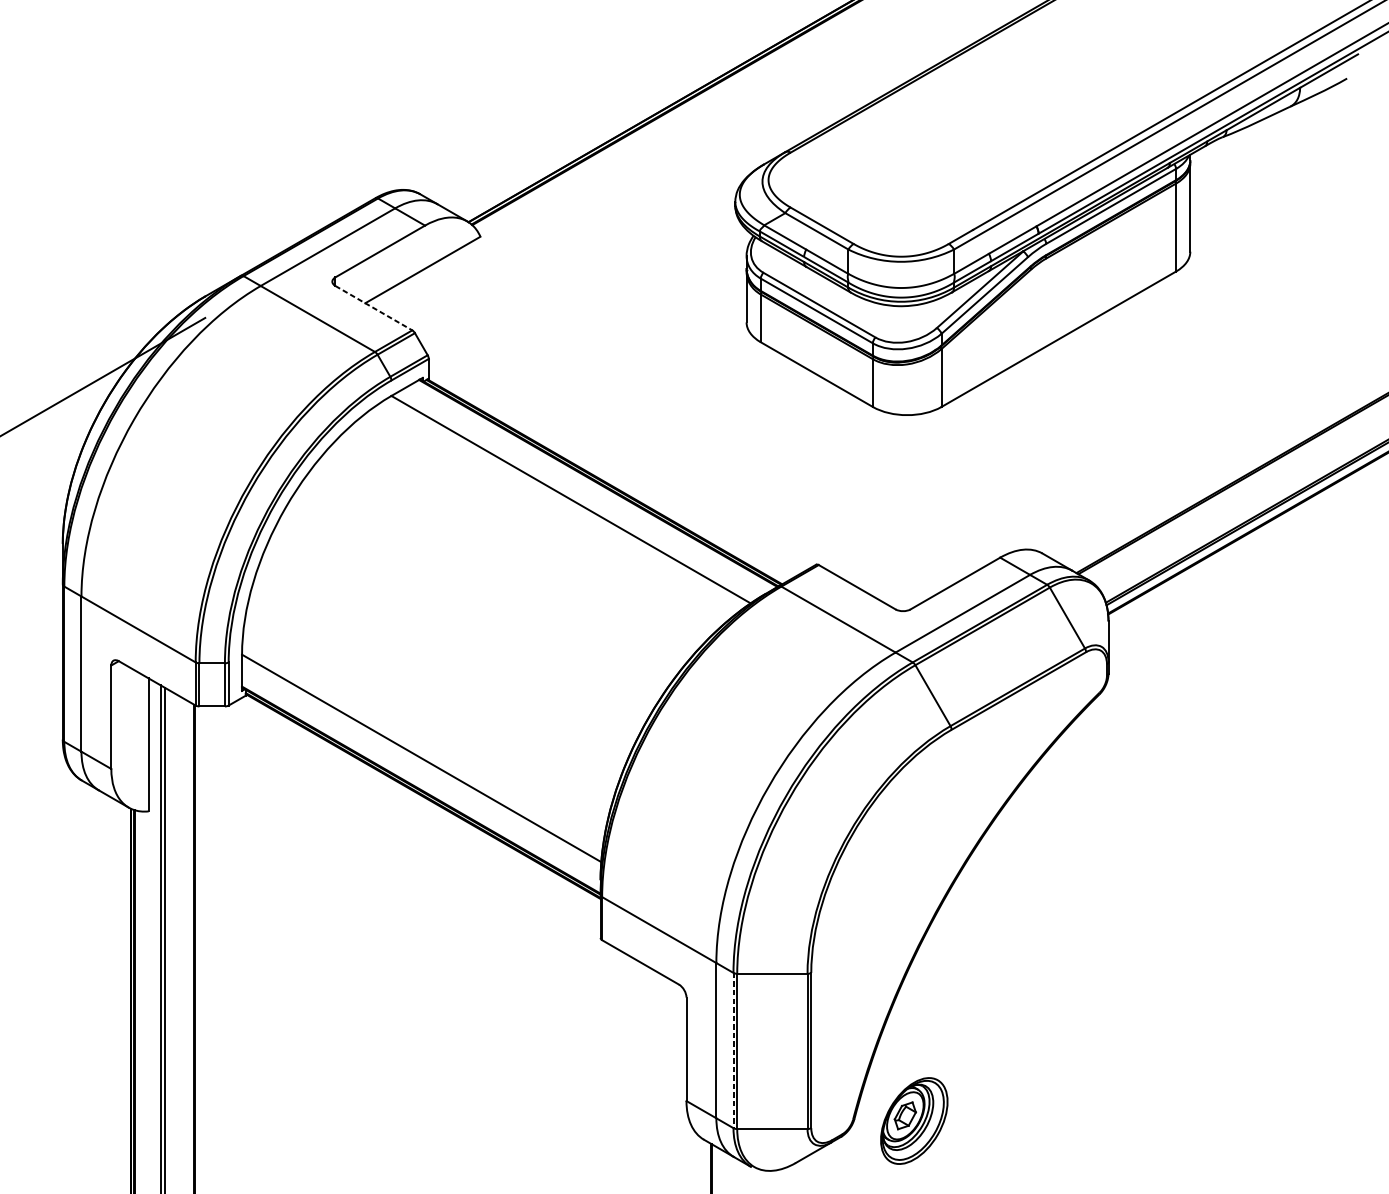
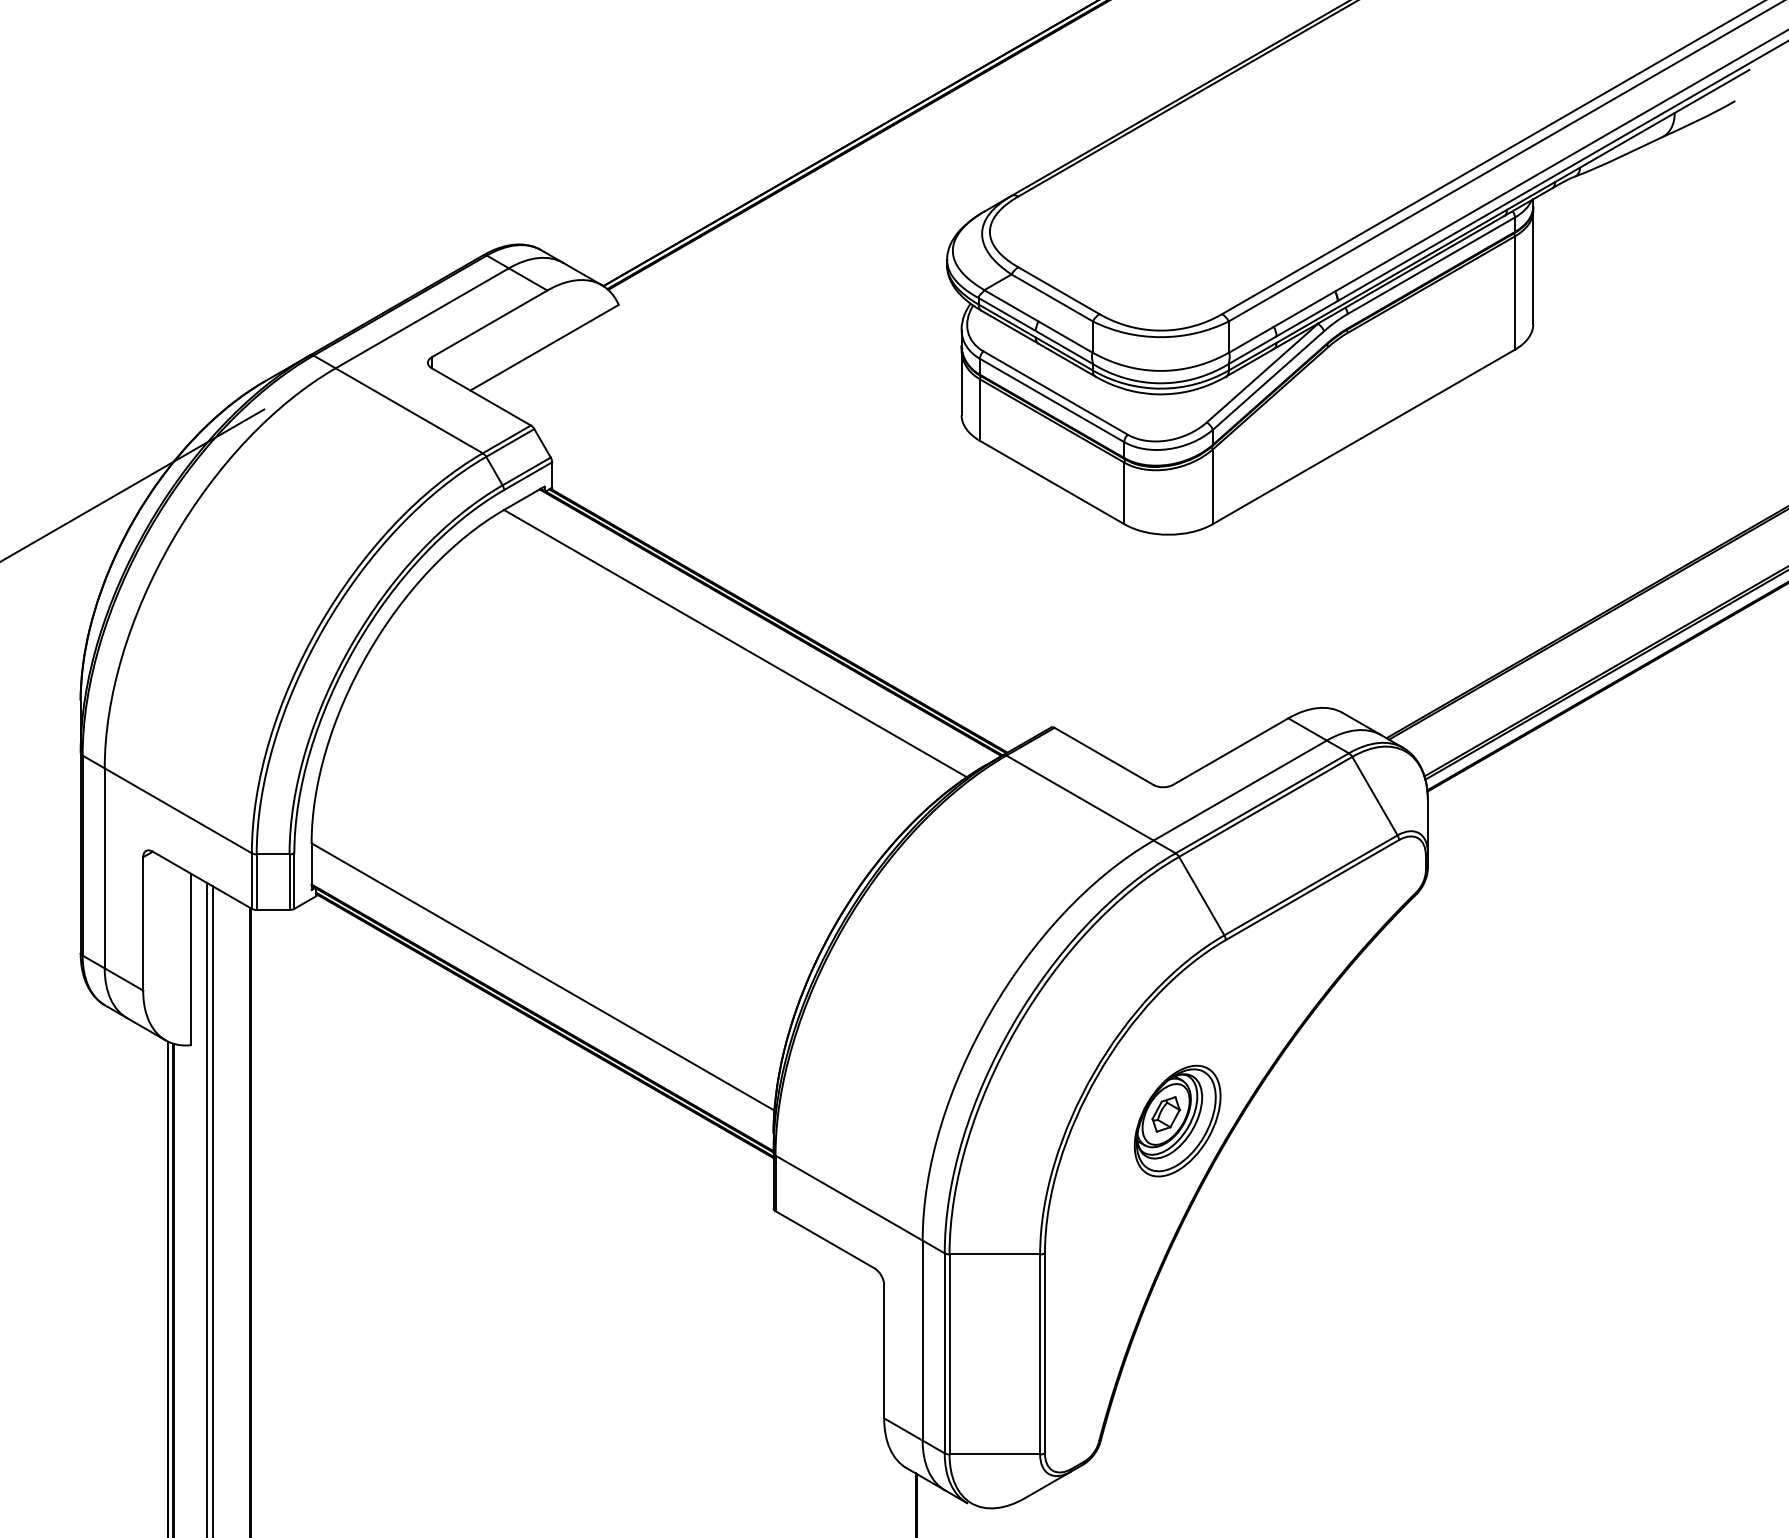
line: (373, 308) -> (481, 397), dashed -> solid
line: (733, 1050) -> (944, 1353), dashed -> solid
part: (914, 1120) -> (1177, 1120), moved

